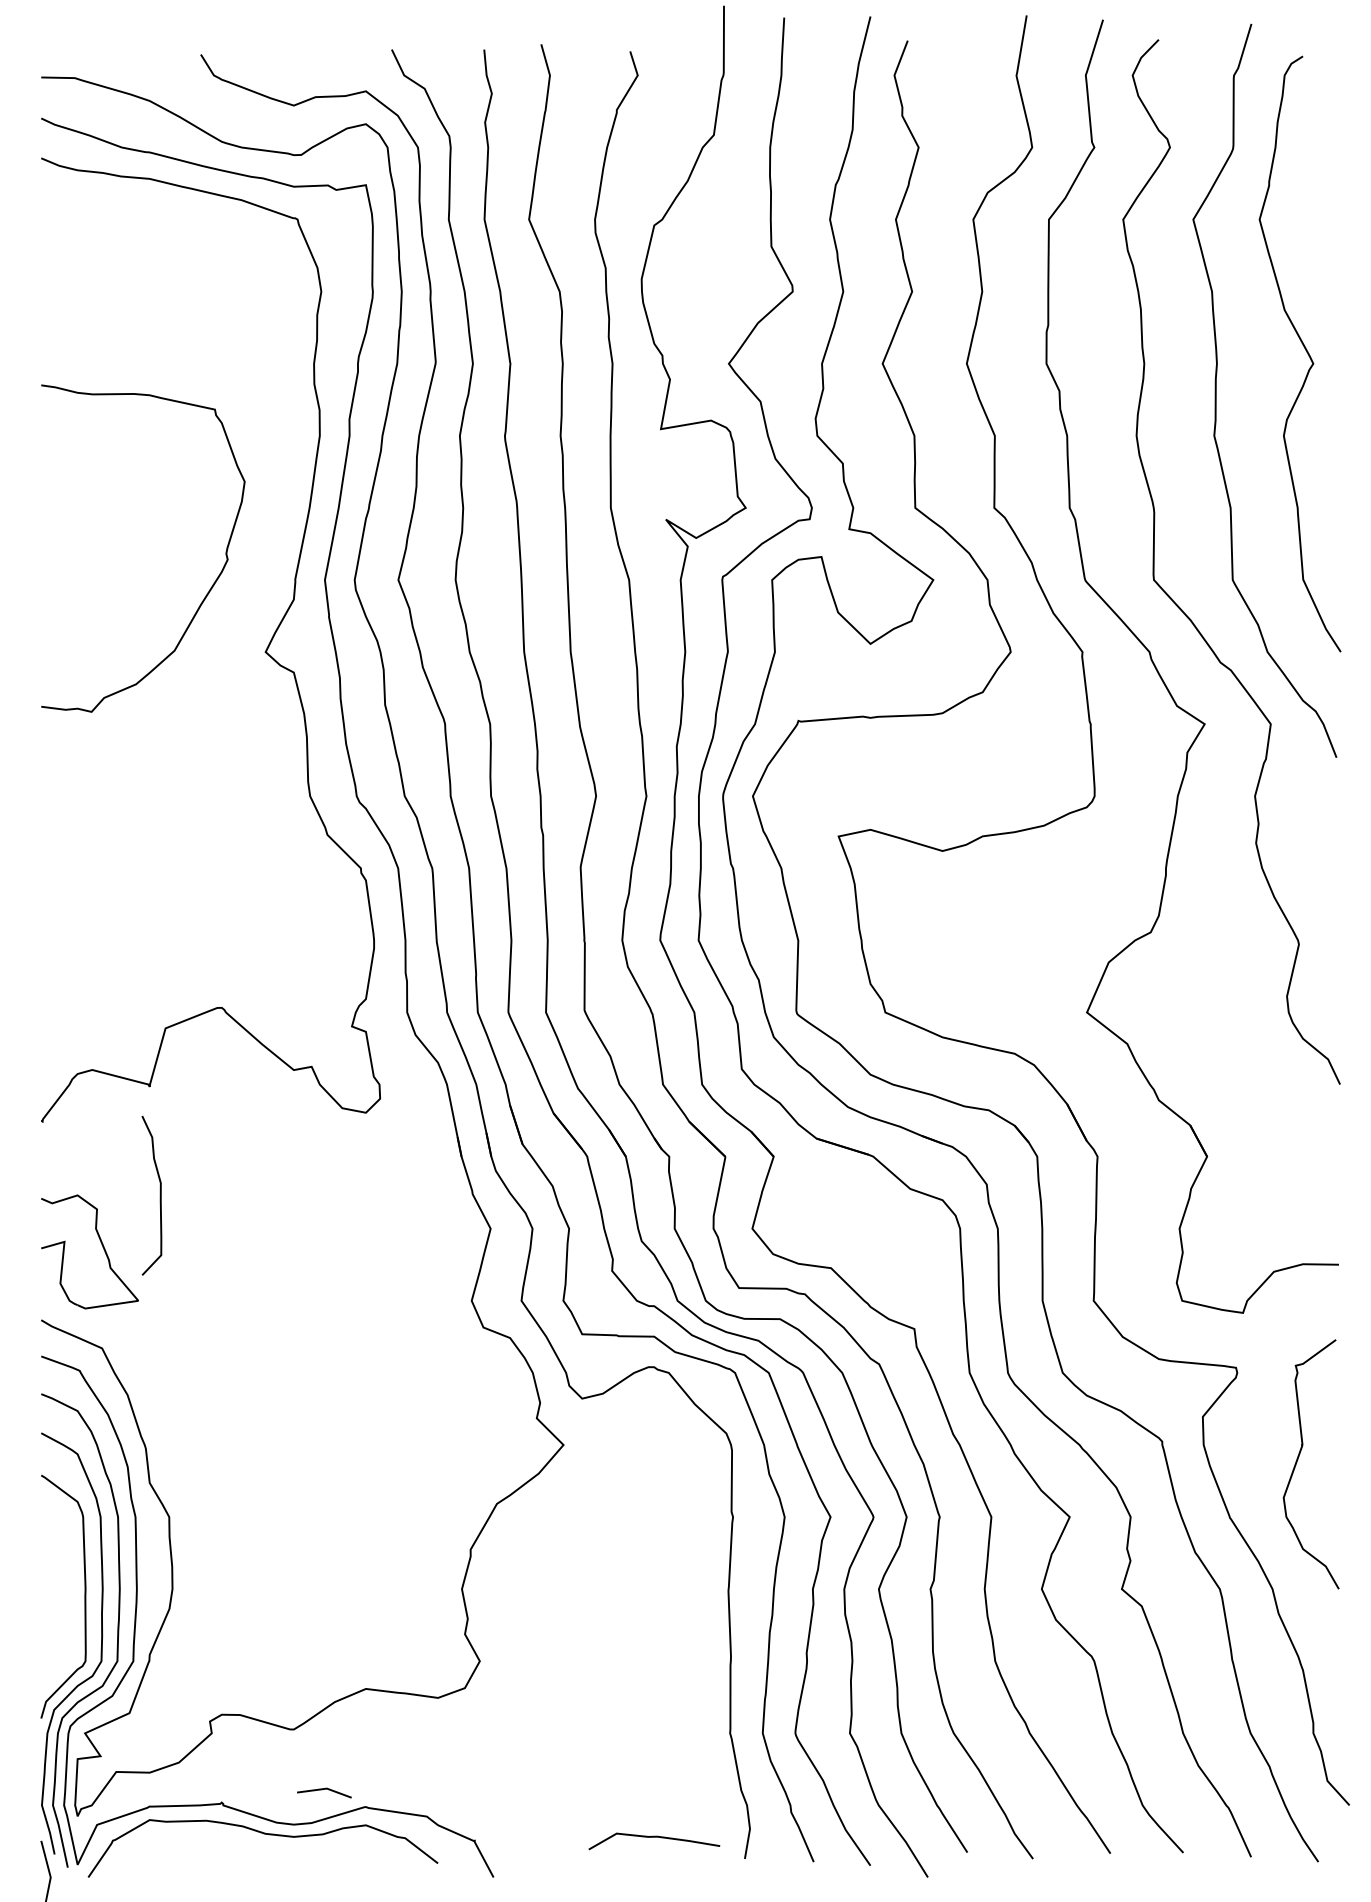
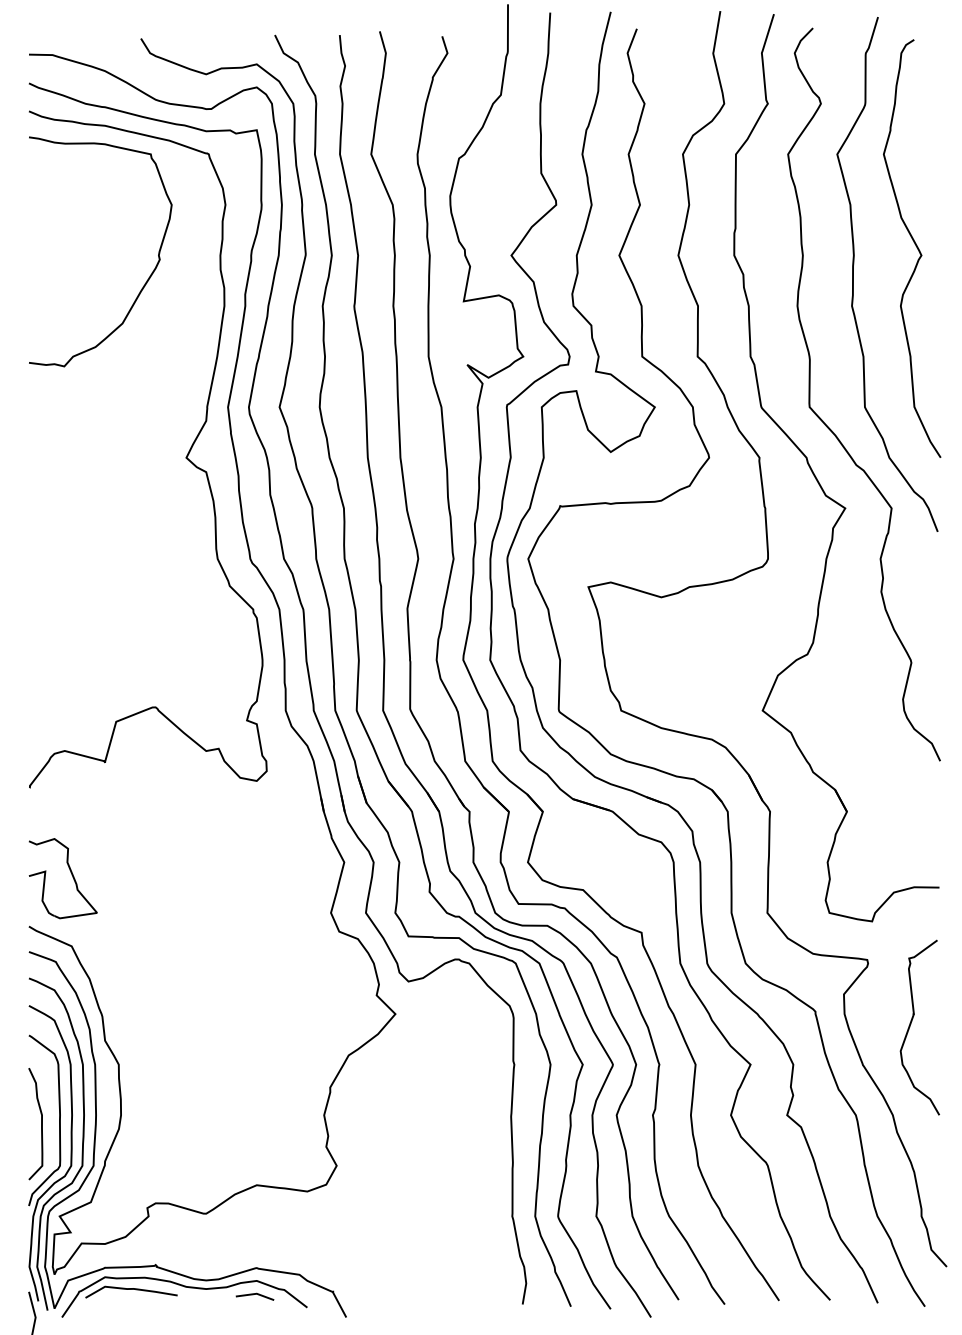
curve: (210, 587) -> (147, 279), moved
curve: (159, 1195) -> (41, 1123), moved
line: (322, 1790) -> (253, 1295), moved
curve: (654, 1837) -> (131, 1289), moved

